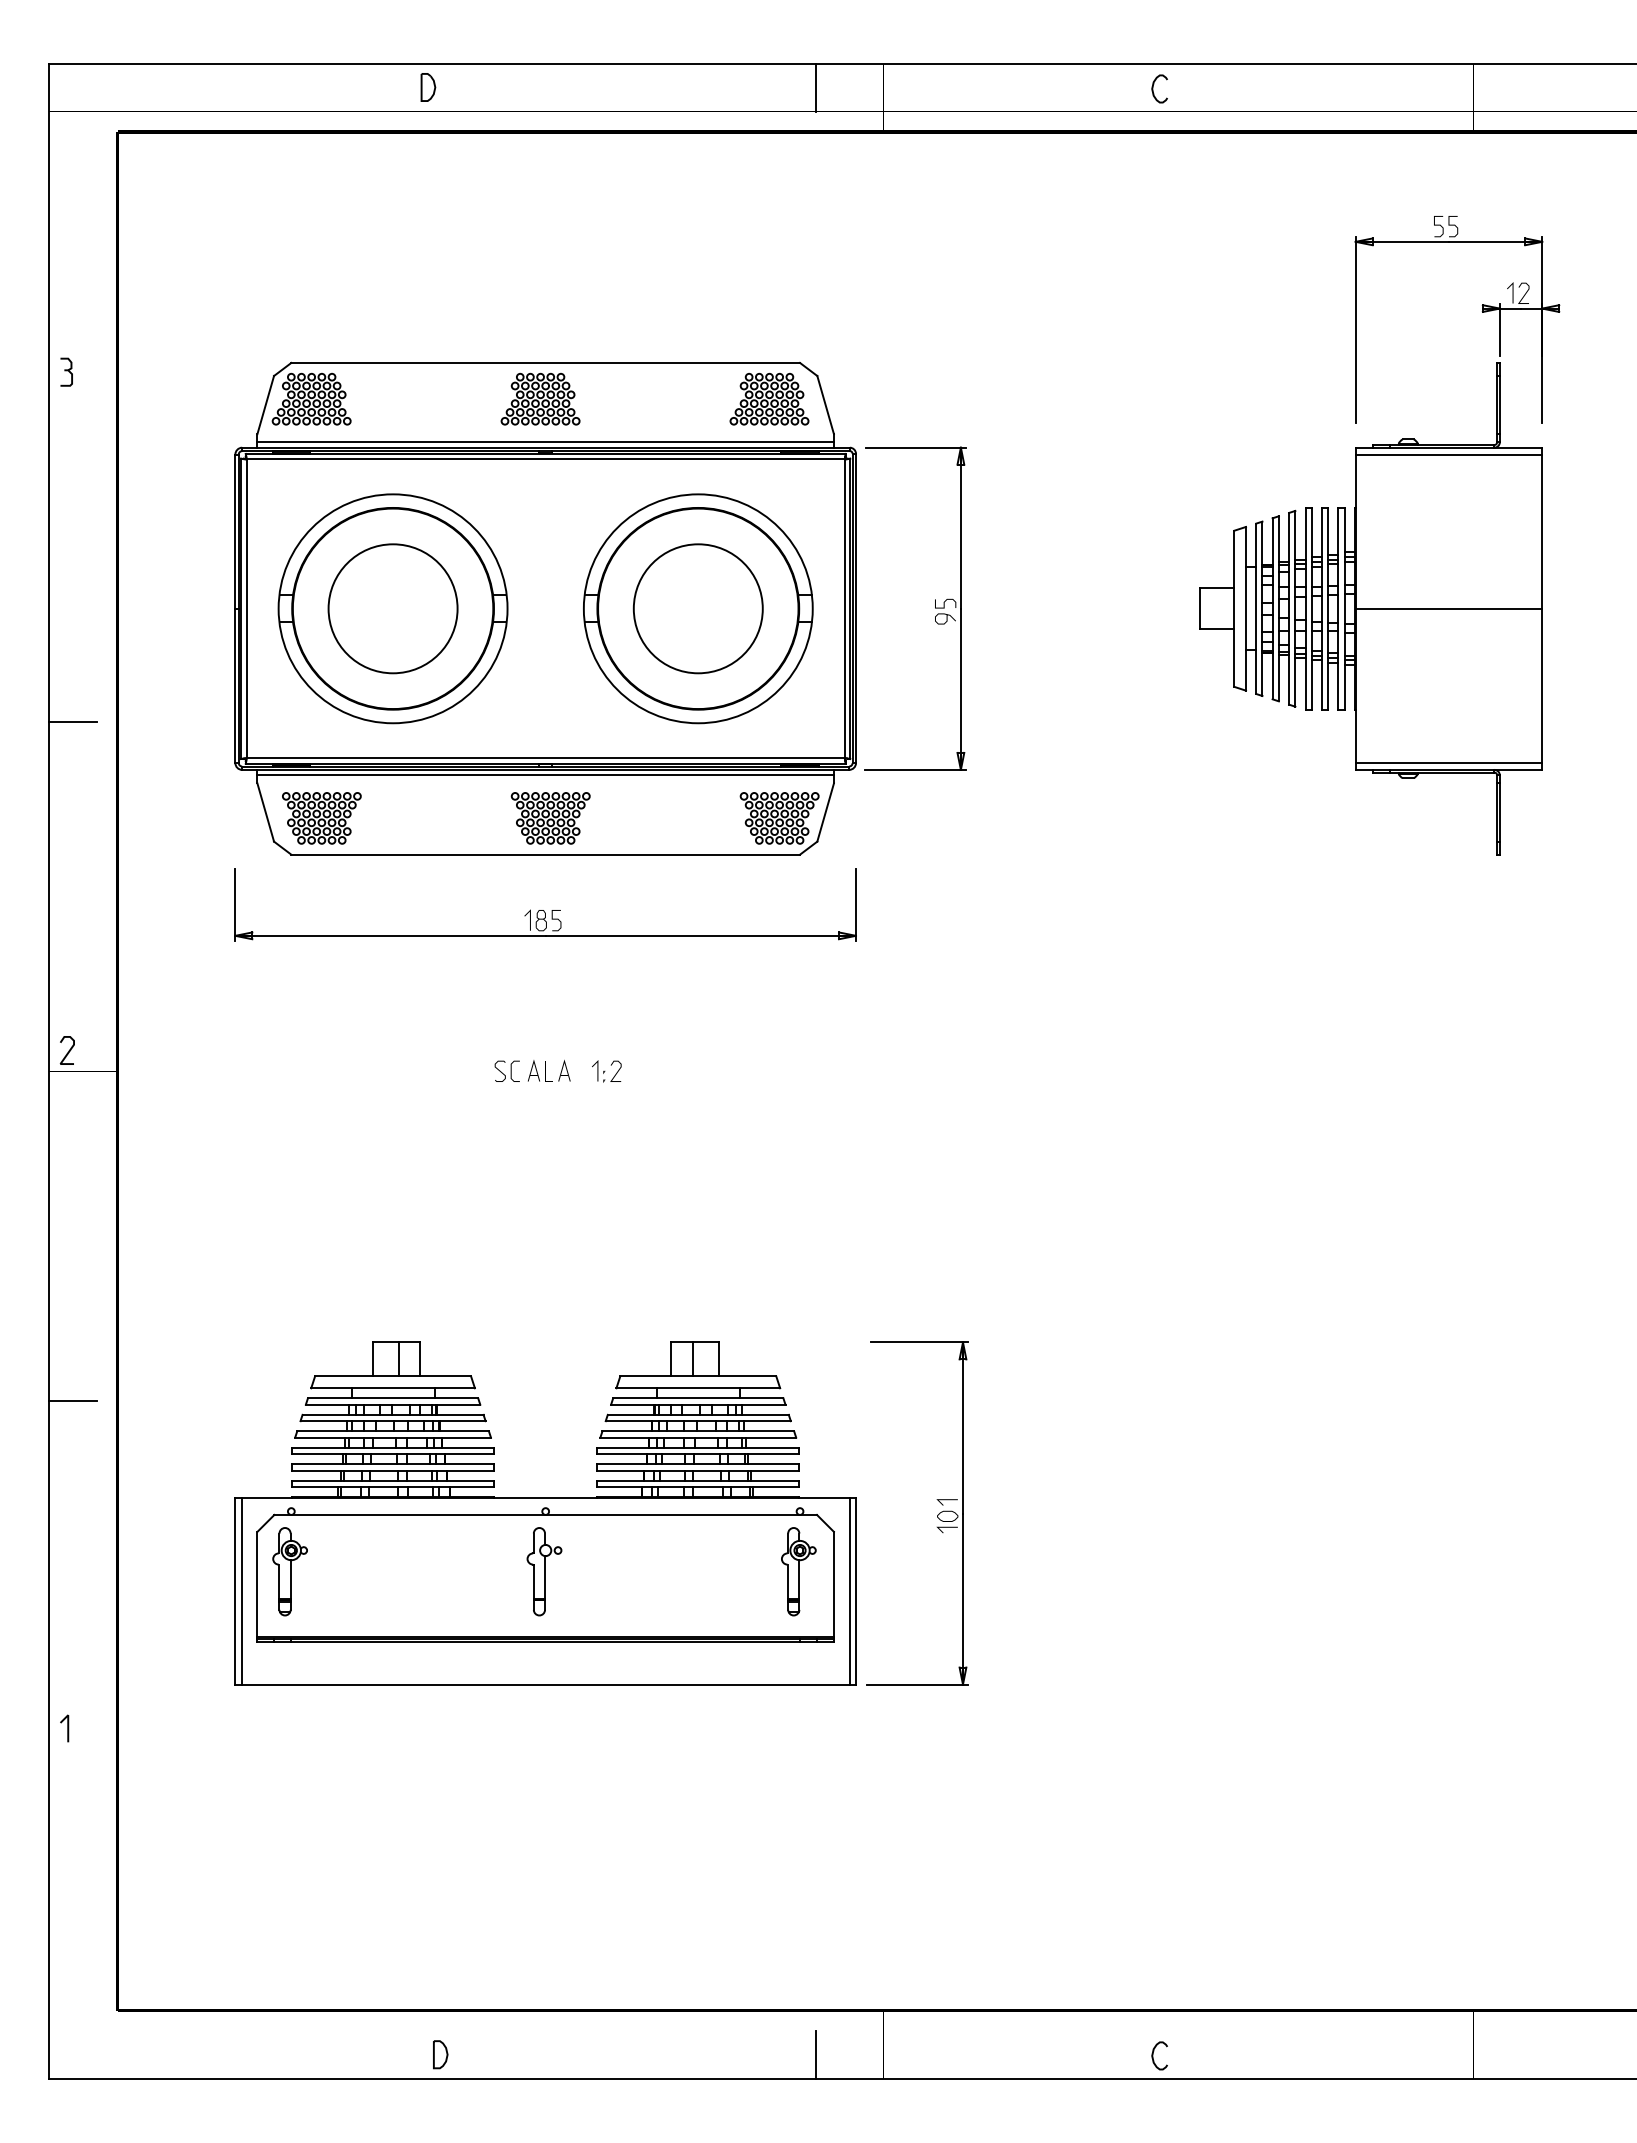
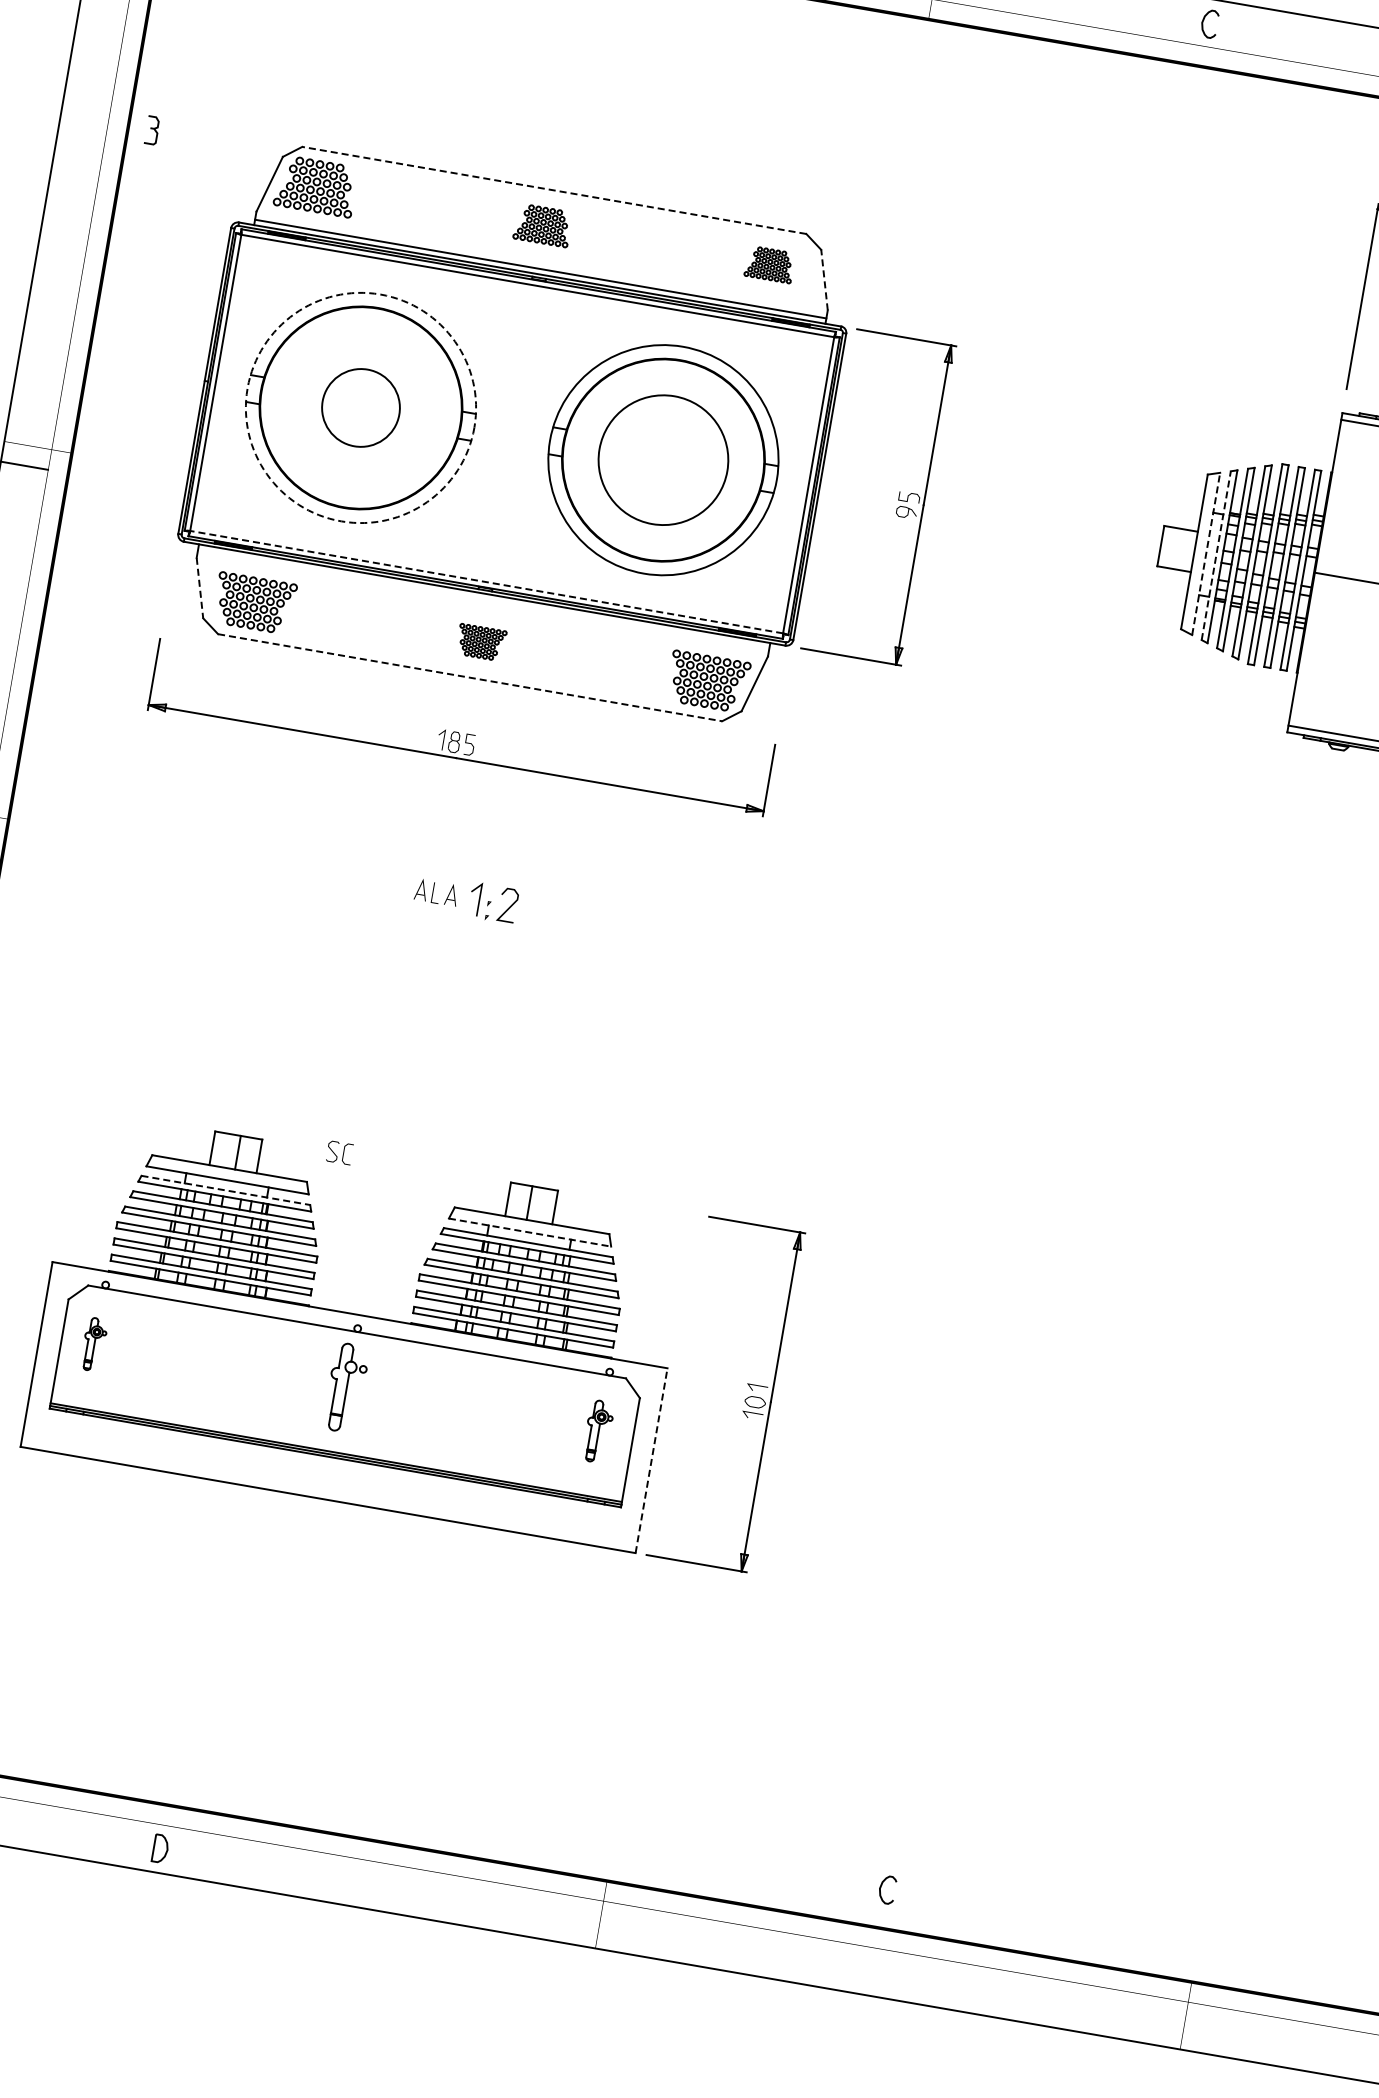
line: (545, 362) -> (554, 189), solid -> dashed
part: (66, 371) -> (152, 129), moved
part: (540, 398) -> (543, 224), size x0.7
part: (769, 398) -> (770, 263), size x0.6
line: (825, 404) -> (824, 279), solid -> dashed
circle: (392, 608) -> (360, 407), size x0.6
circle: (392, 608) -> (360, 407), solid -> dashed
line: (1246, 608) -> (1206, 553), solid -> dashed
line: (1256, 608) -> (1216, 555), solid -> dashed
line: (545, 758) -> (486, 582), solid -> dashed
line: (545, 775) -> (483, 599), removed
line: (265, 813) -> (199, 588), solid -> dashed
part: (550, 818) -> (481, 642), size x0.6
line: (546, 854) -> (470, 677), solid -> dashed
part: (506, 1070) -> (339, 1151), moved
part: (606, 1071) -> (493, 902), size x1.6
line: (698, 1388) -> (530, 1232), solid -> dashed
line: (393, 1398) -> (226, 1190), solid -> dashed
part: (289, 1571) -> (93, 1344), size x0.6
part: (798, 1571) -> (597, 1431), size x0.7
line: (242, 1590) -> (43, 1354), removed
line: (849, 1590) -> (645, 1458), removed
line: (856, 1590) -> (652, 1460), solid -> dashed
line: (815, 2054) -> (532, 1912), removed
curve: (1153, 2055) -> (881, 1888), moved

